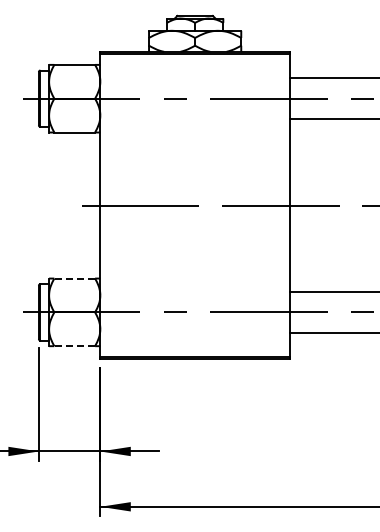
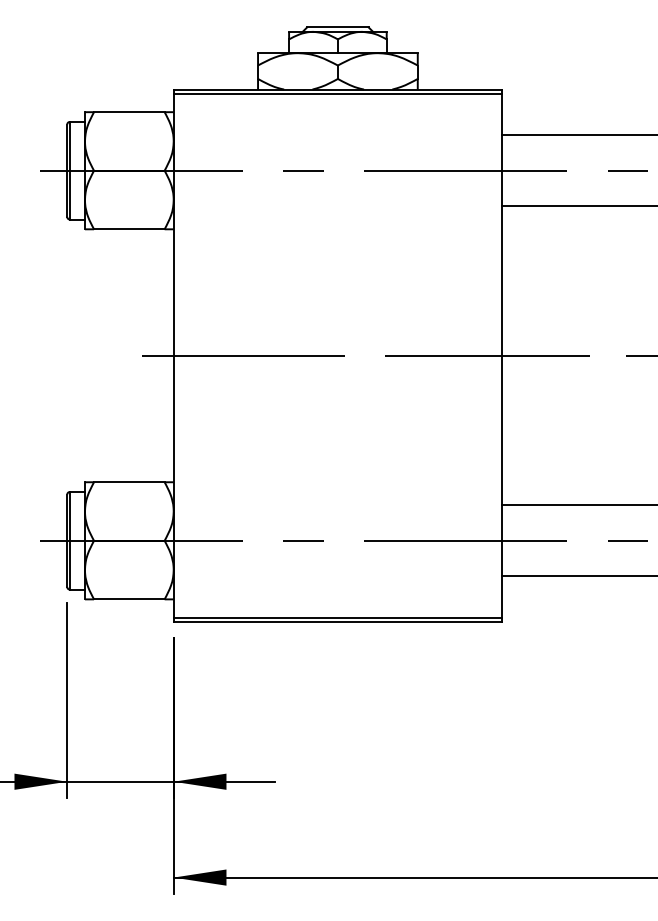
line: (74, 278) -> (128, 482), dashed -> solid
line: (74, 346) -> (128, 599), dashed -> solid

